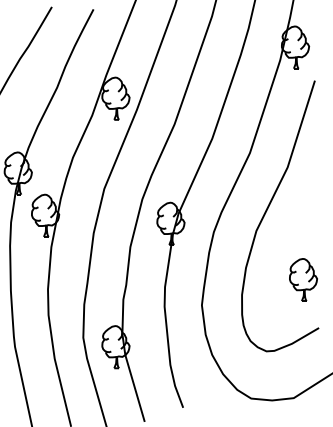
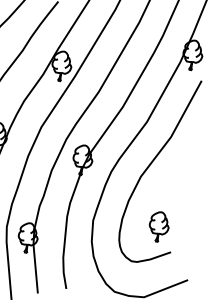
part: (303, 279) -> (159, 226), moved

